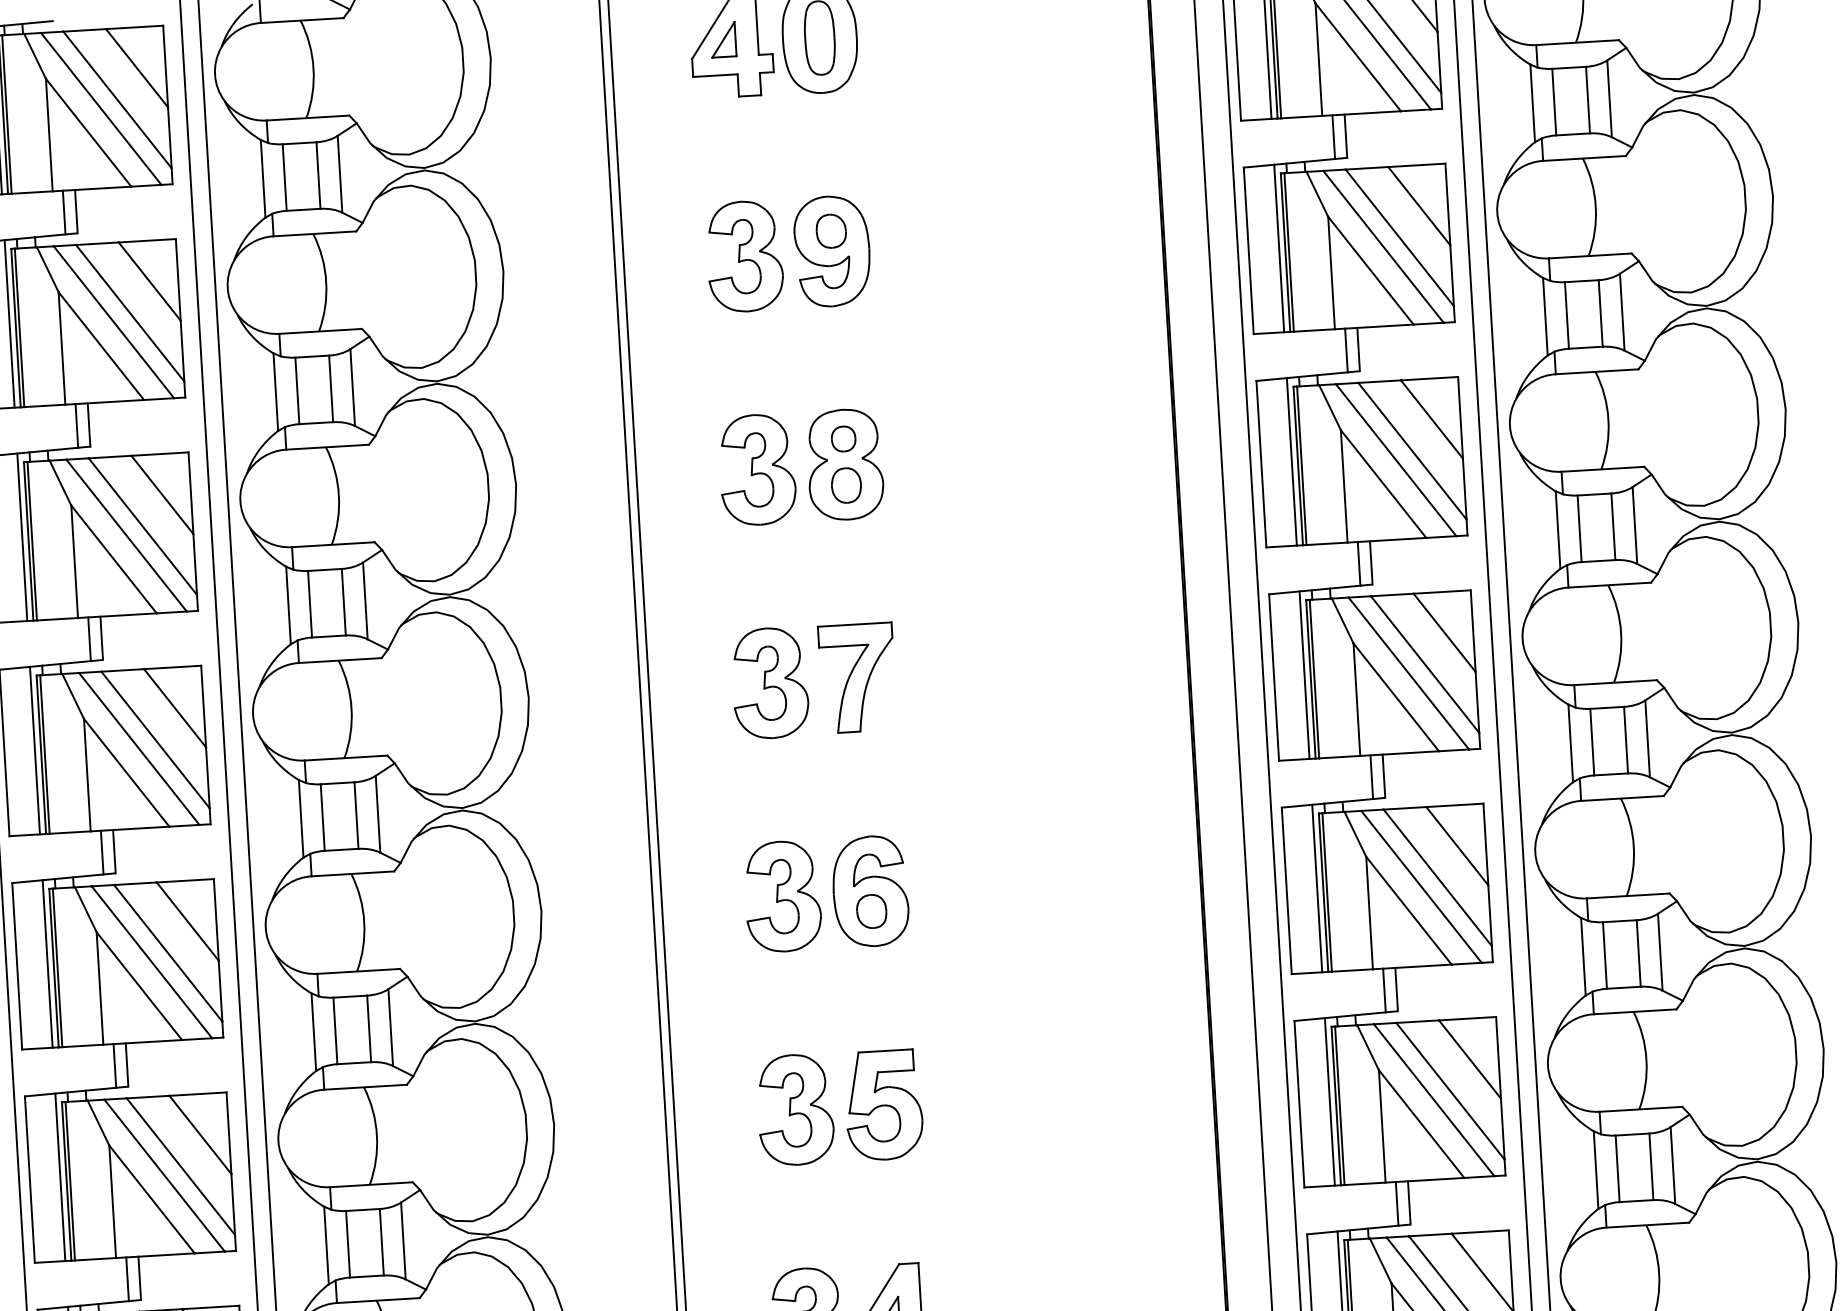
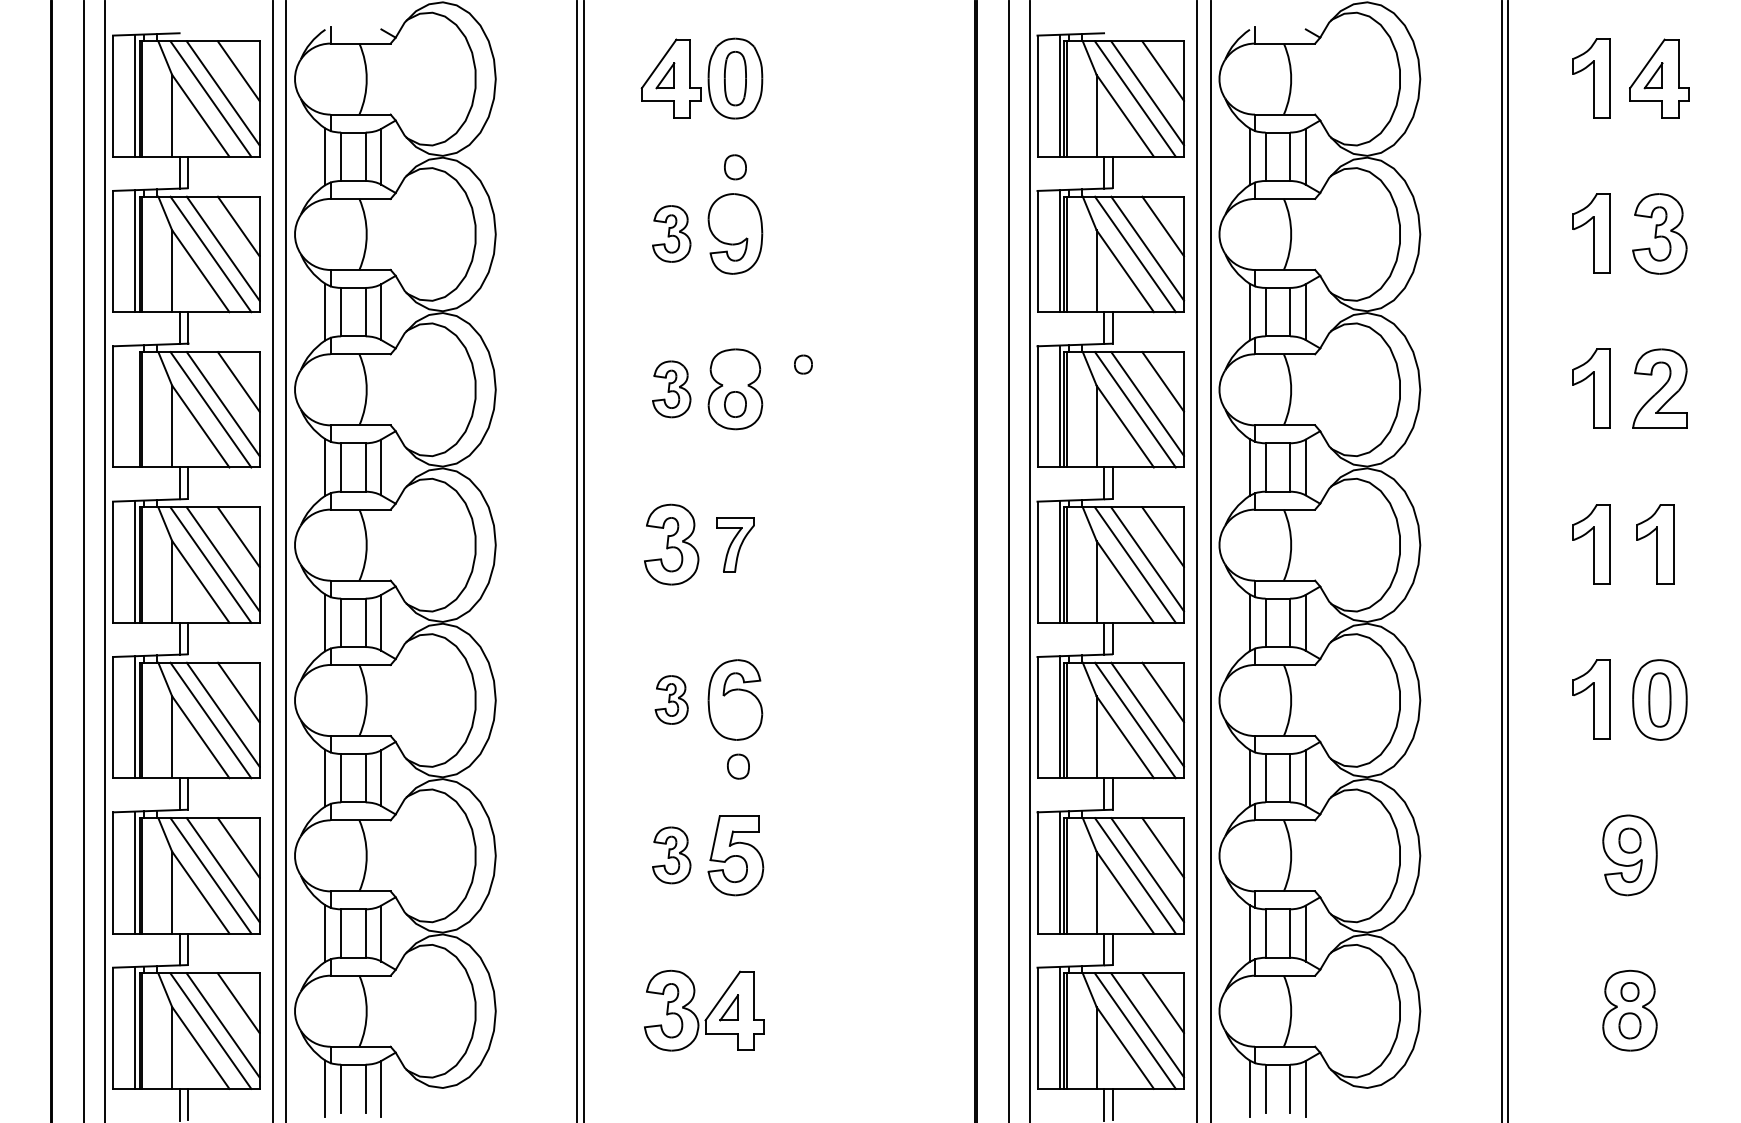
part: (831, 231) -> (735, 167), moved
part: (744, 255) -> (671, 233), size x0.7
part: (843, 438) -> (803, 364), moved
part: (757, 470) -> (671, 389), size x0.7
line: (22, 537) -> (135, 406), removed
part: (857, 677) -> (735, 544), size x0.7
part: (782, 895) -> (671, 699), size x0.6
part: (871, 911) -> (738, 766), moved
part: (795, 1110) -> (671, 855), size x0.7

